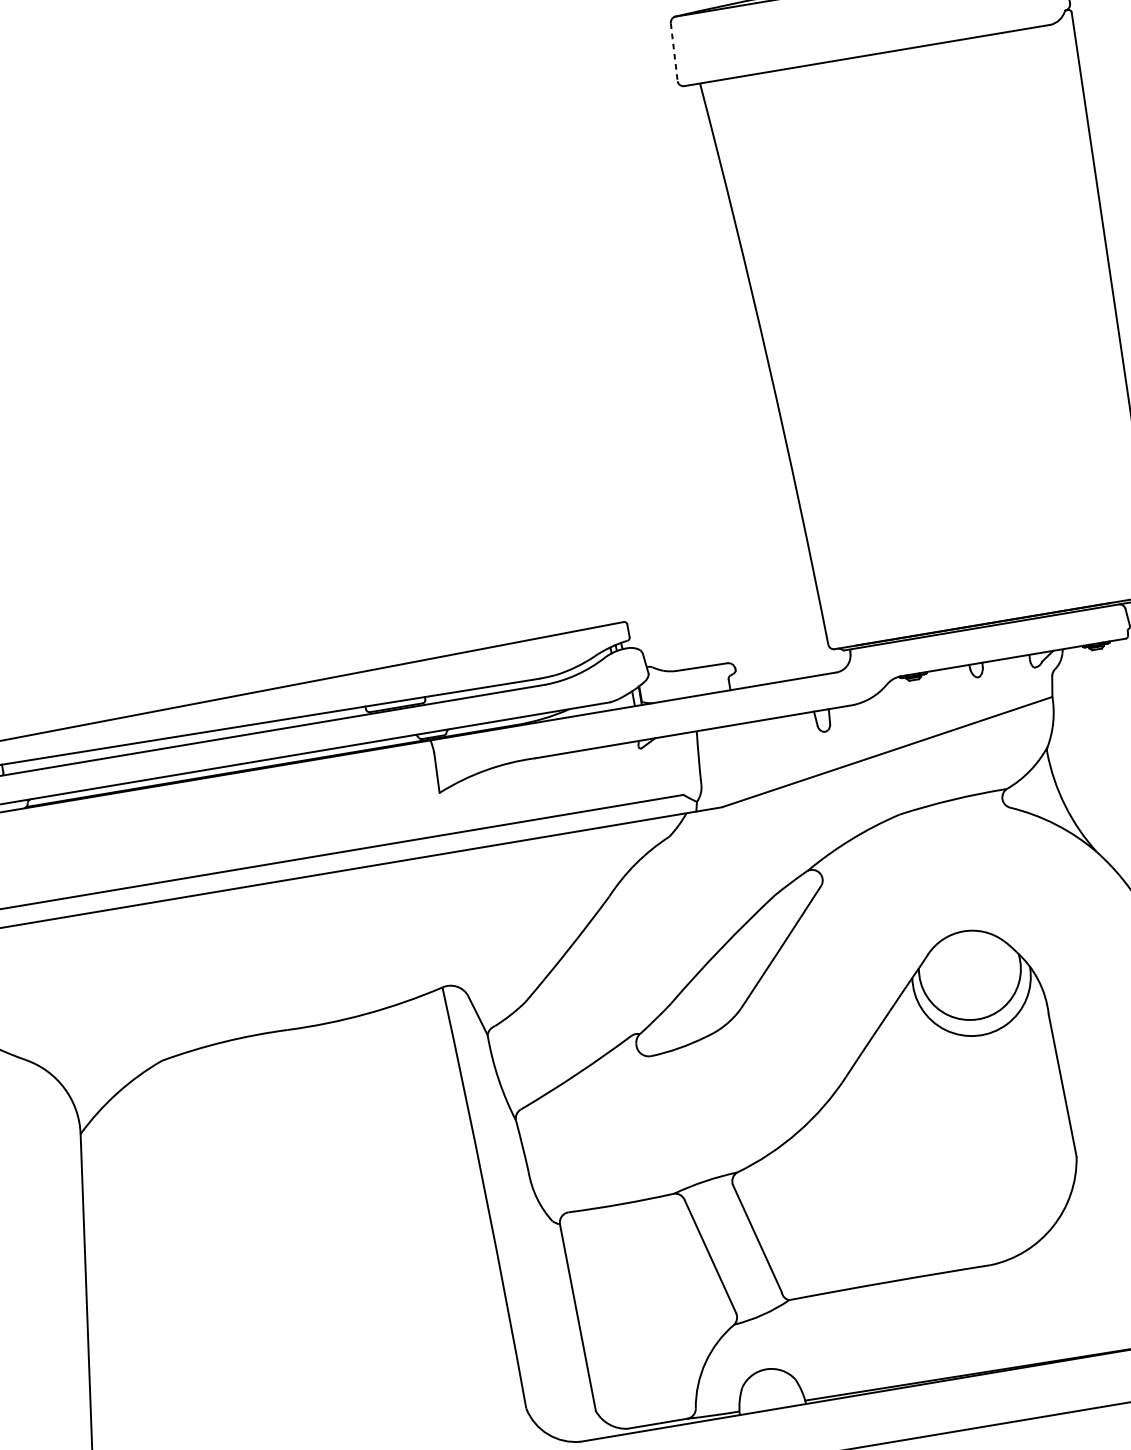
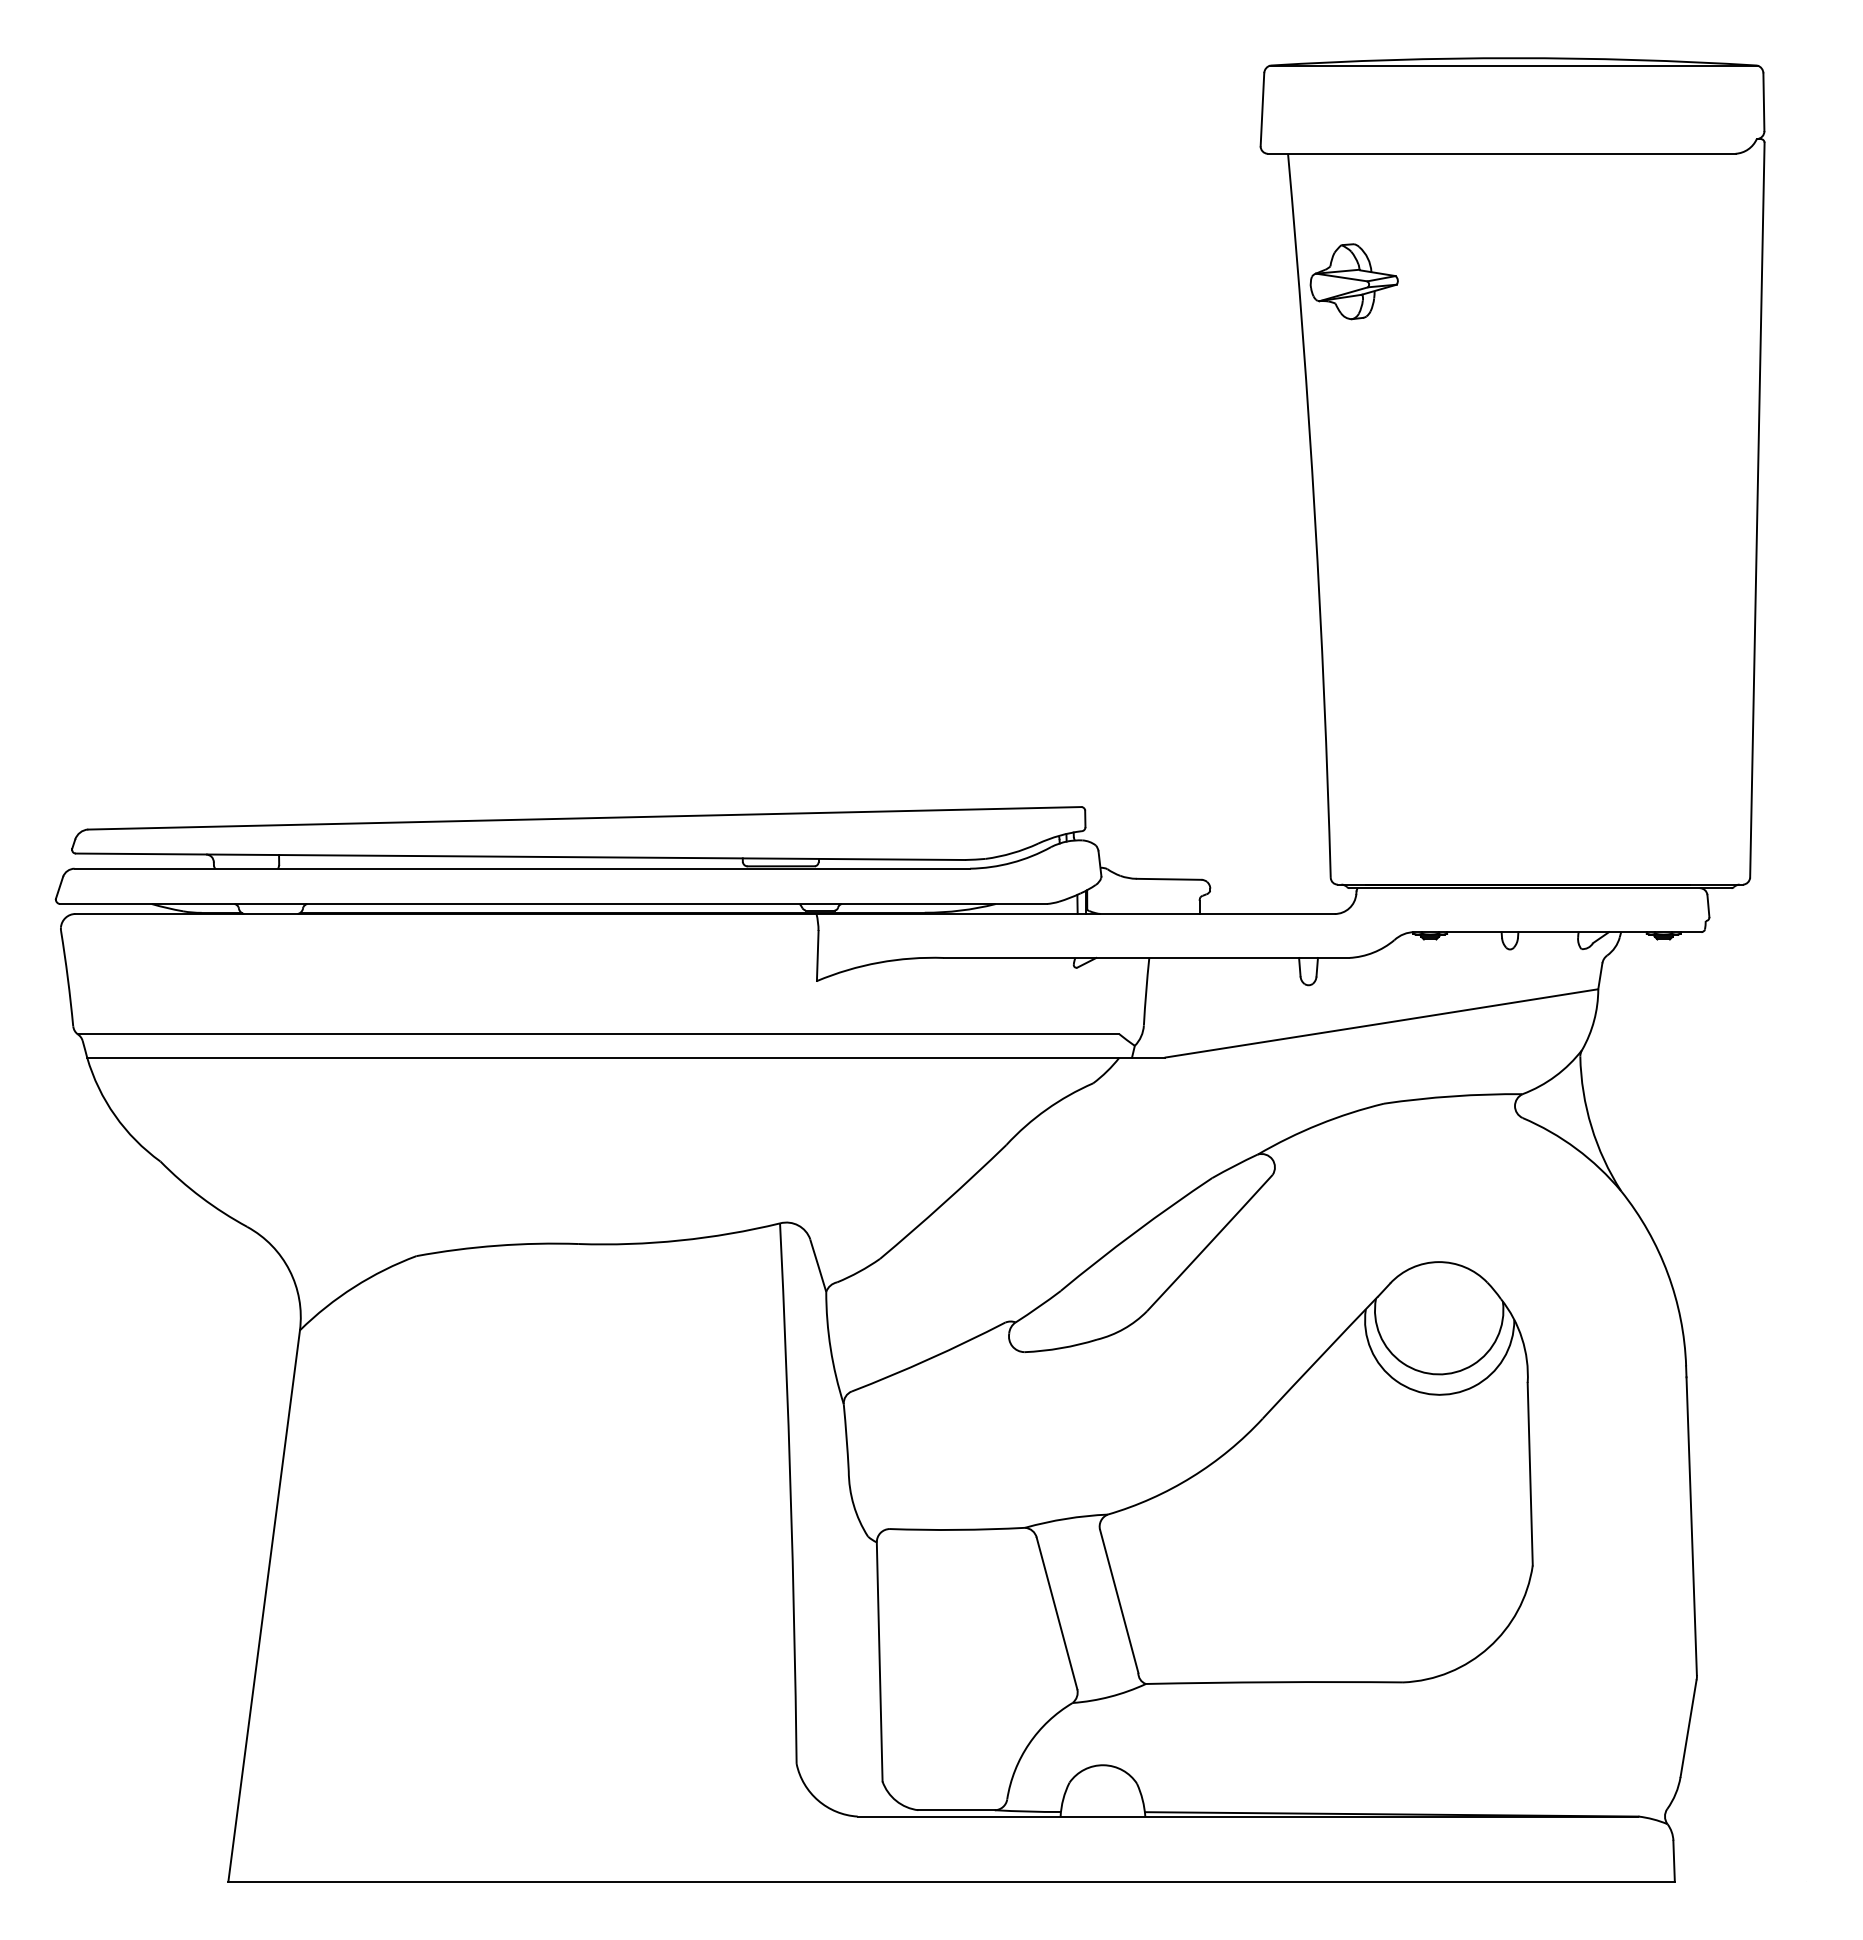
line: (674, 52) -> (1262, 109), dashed -> solid
part: (768, 174) -> (1353, 281), added

